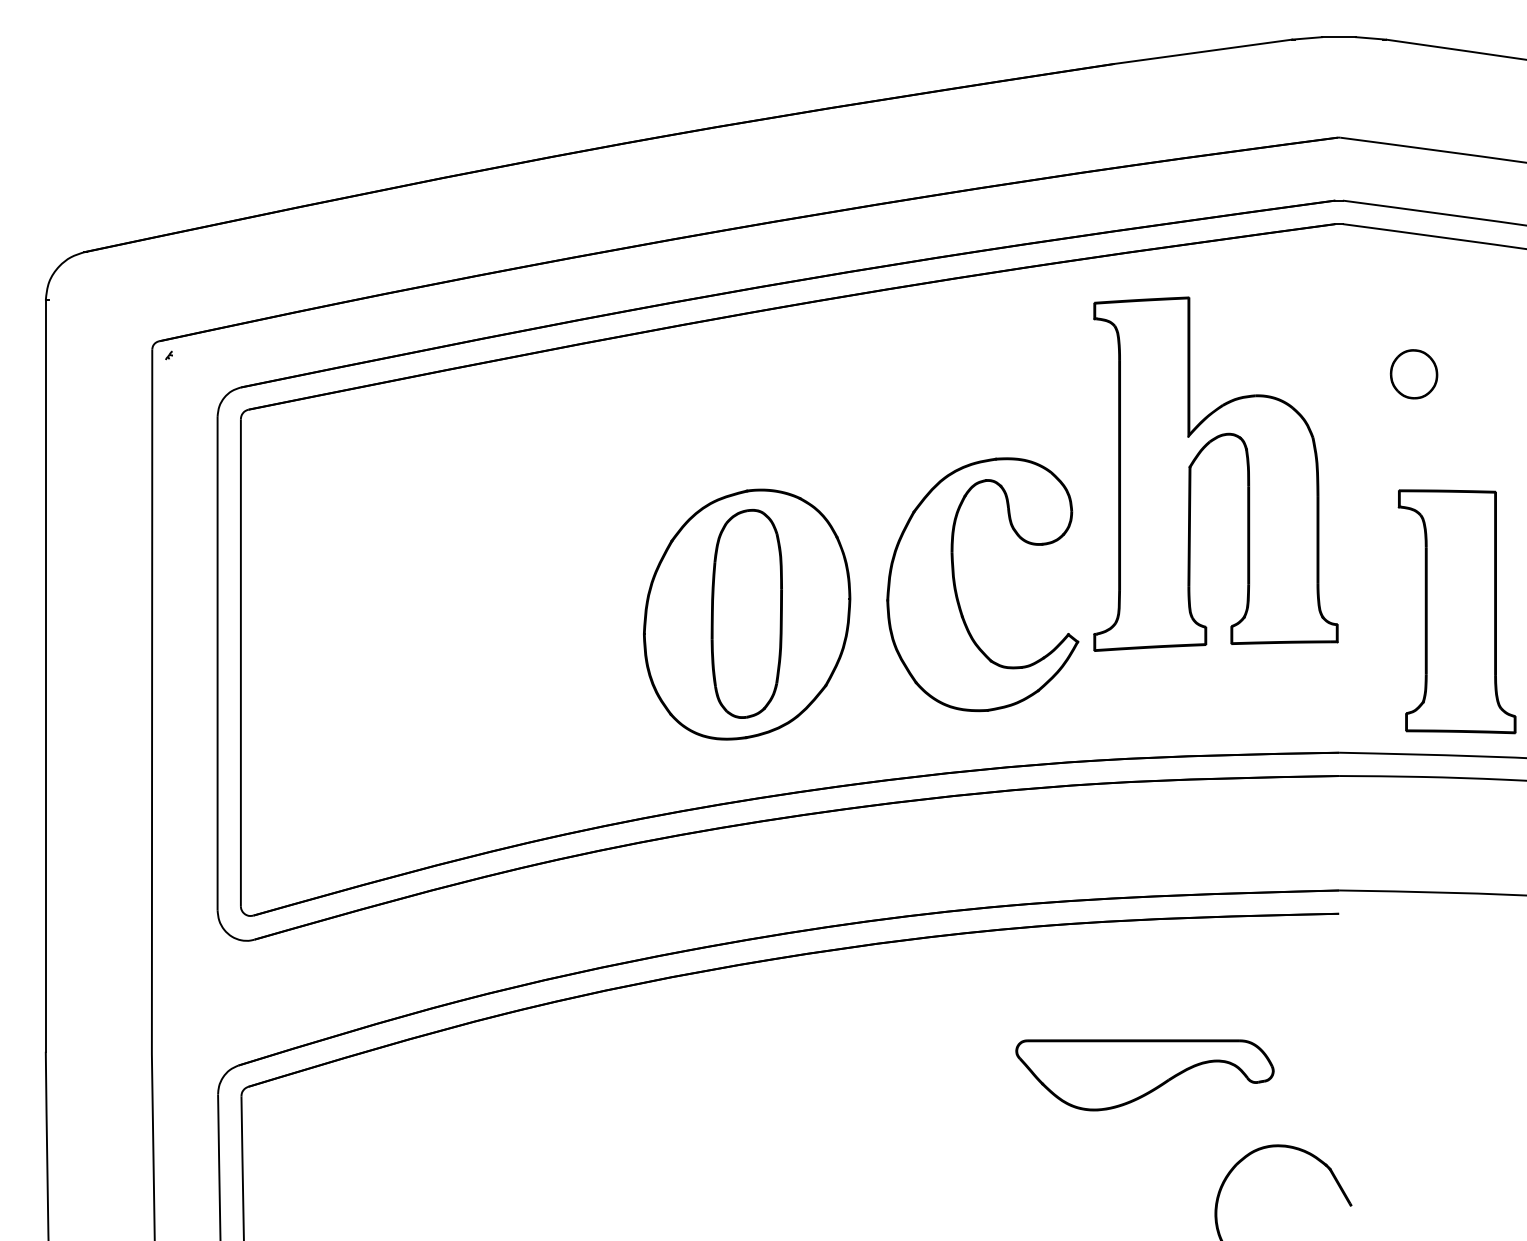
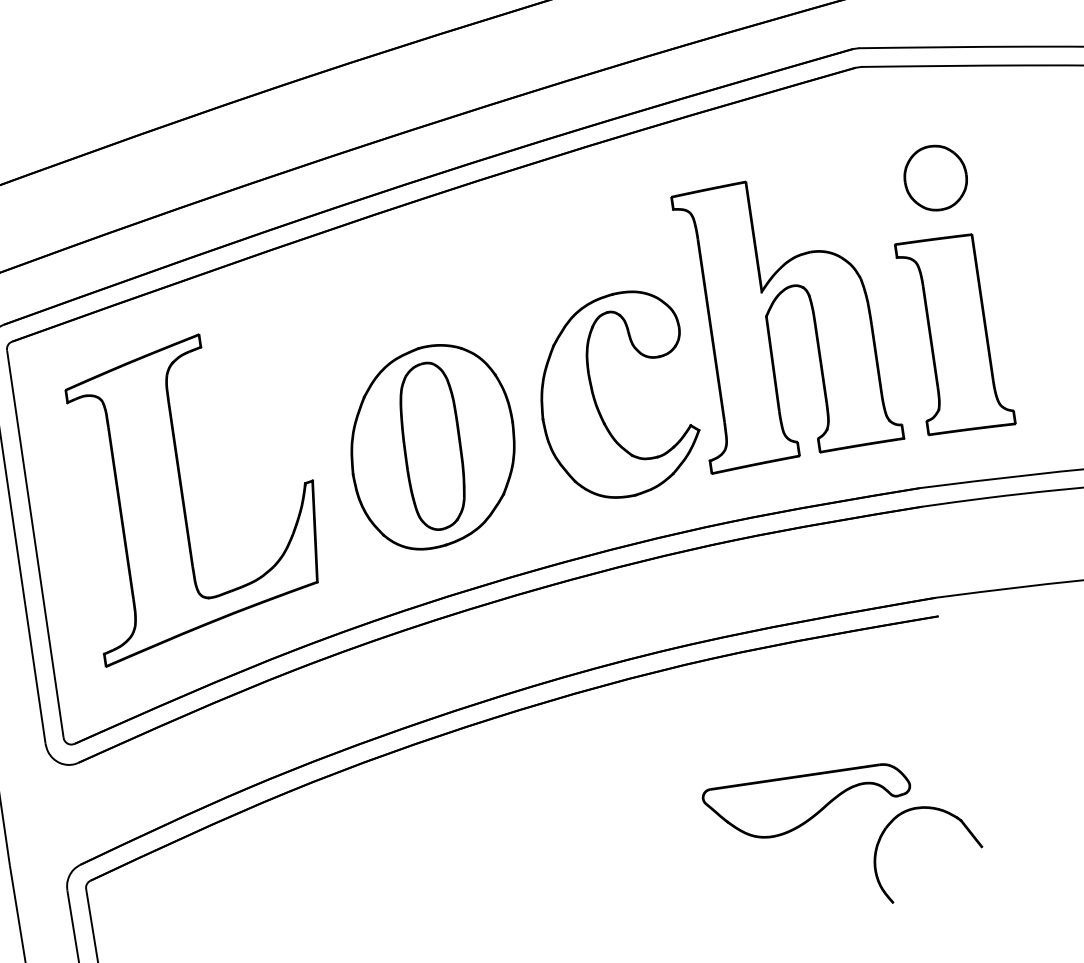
part: (1413, 374) -> (935, 178), size x1.67
part: (1195, 461) -> (770, 311), moved
part: (1456, 611) -> (954, 334), moved
part: (431, 630) -> (183, 496), added
part: (1144, 1075) -> (807, 803), moved

